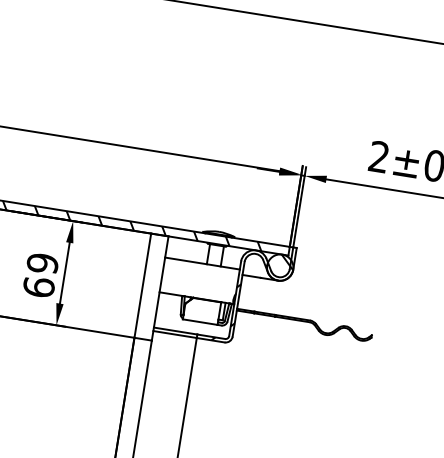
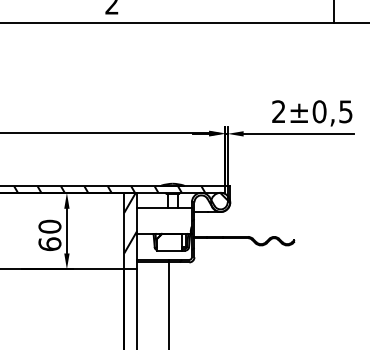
text: (42, 263) -> (49, 226), 69 -> 60
hatch: (153, 275) -> (130, 222), added

